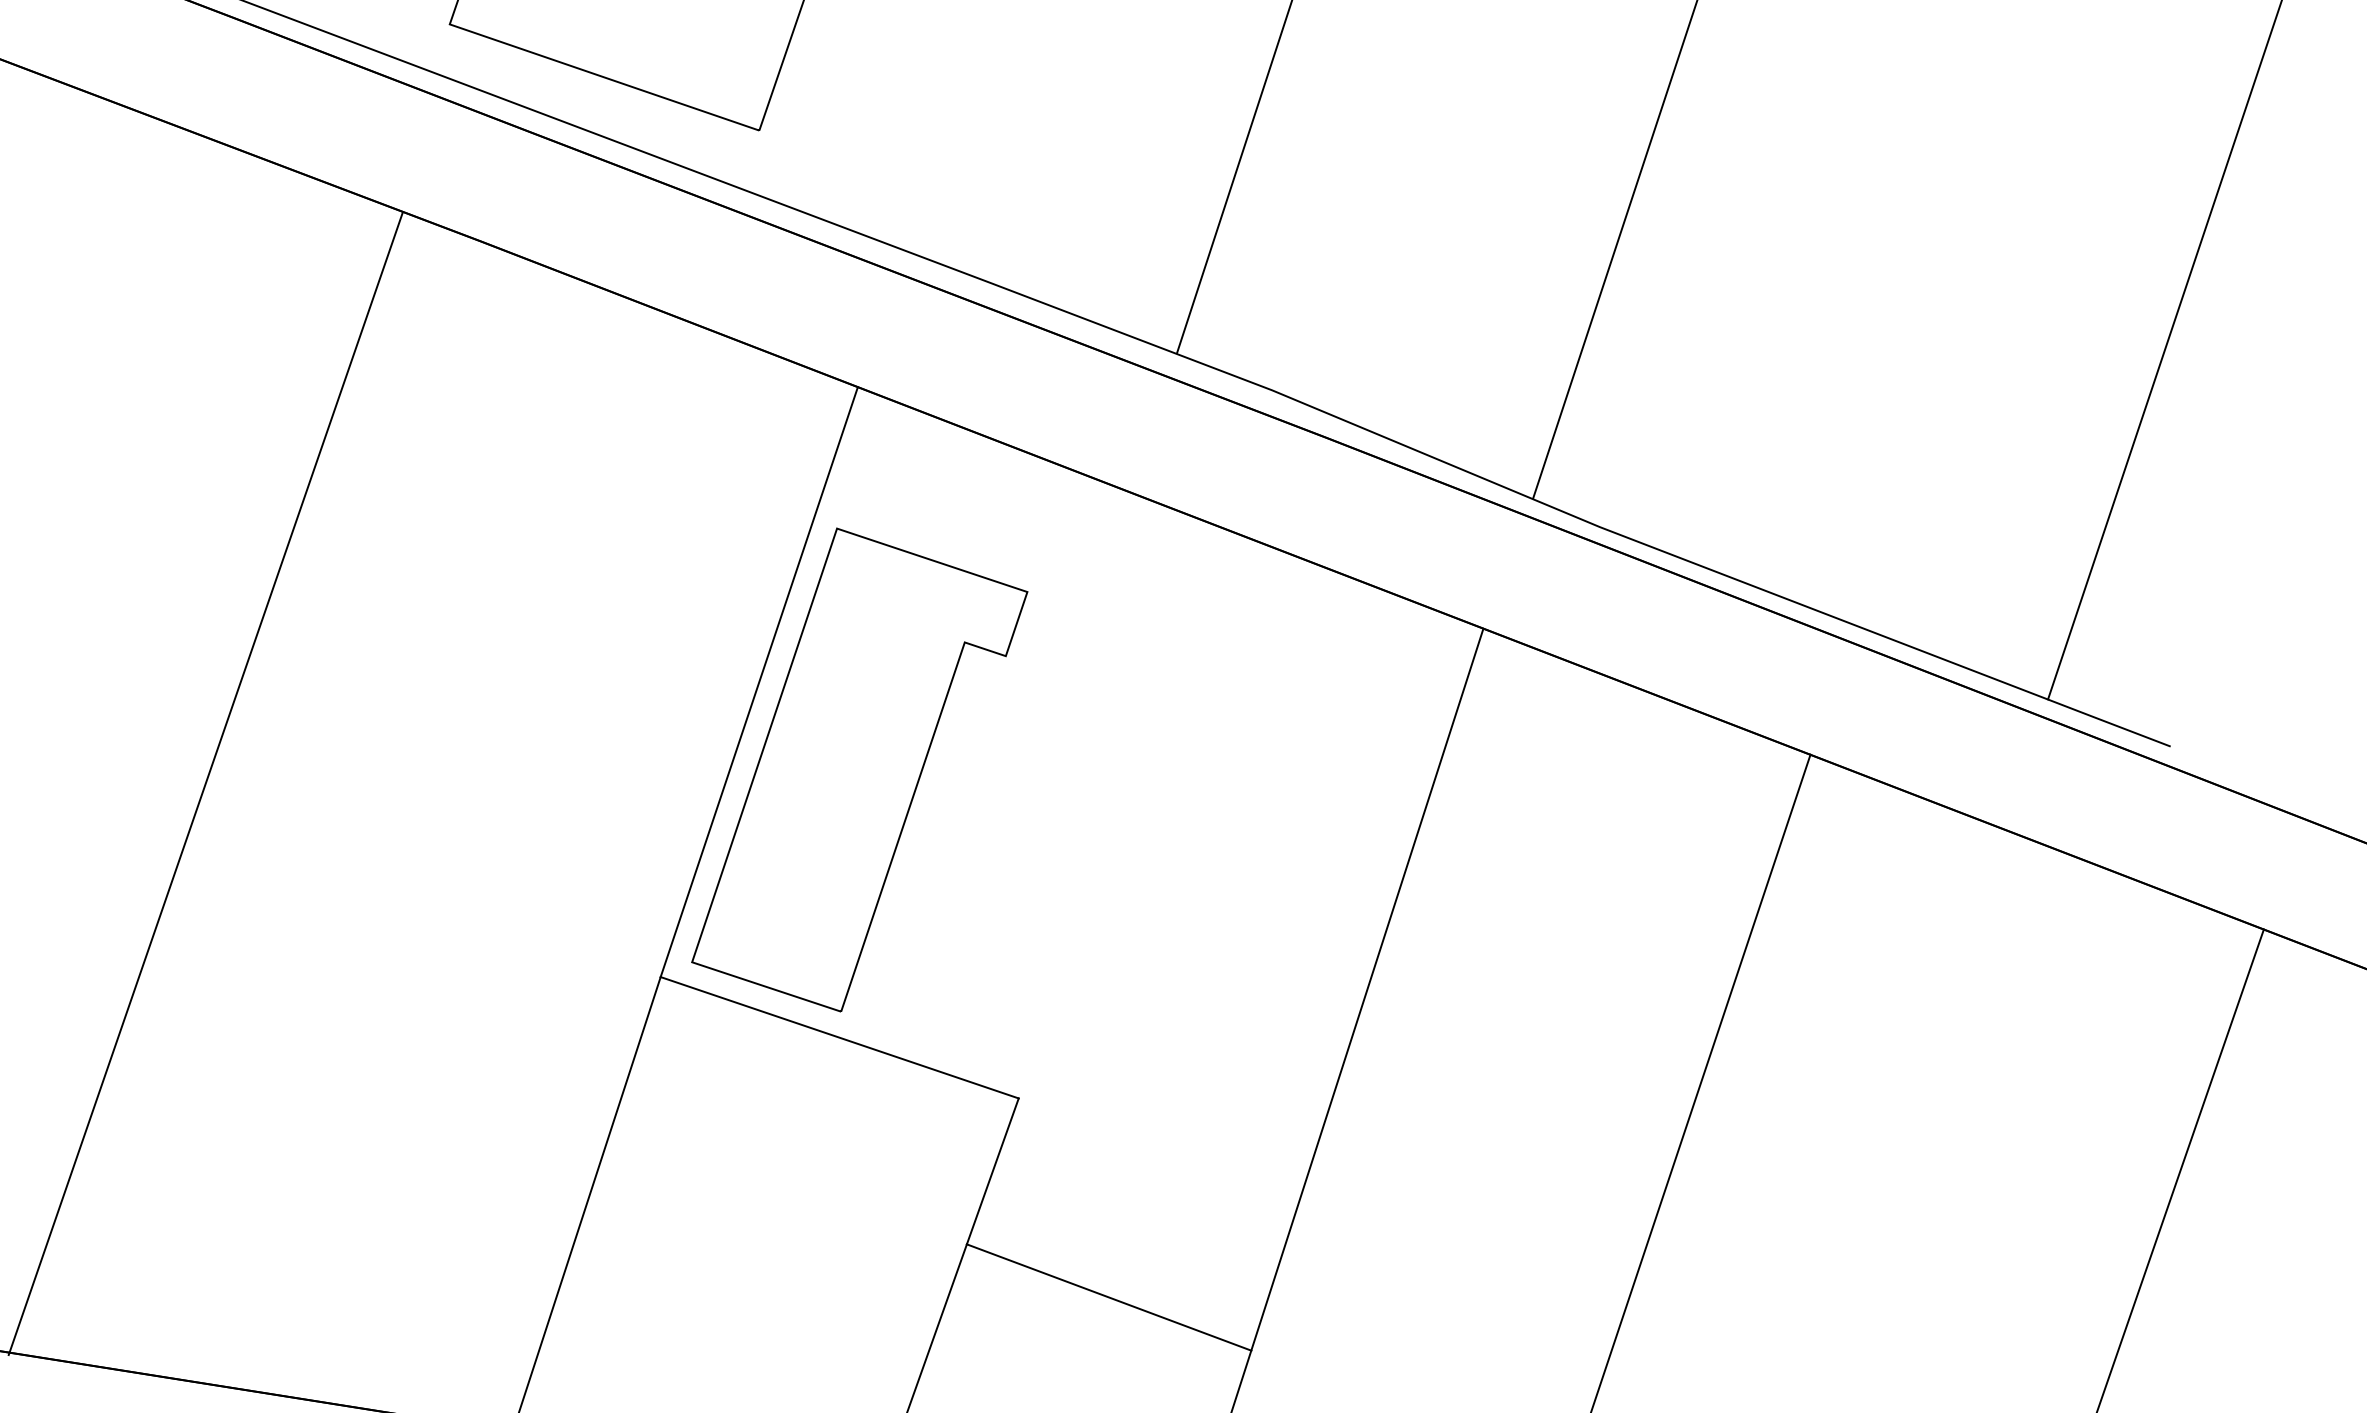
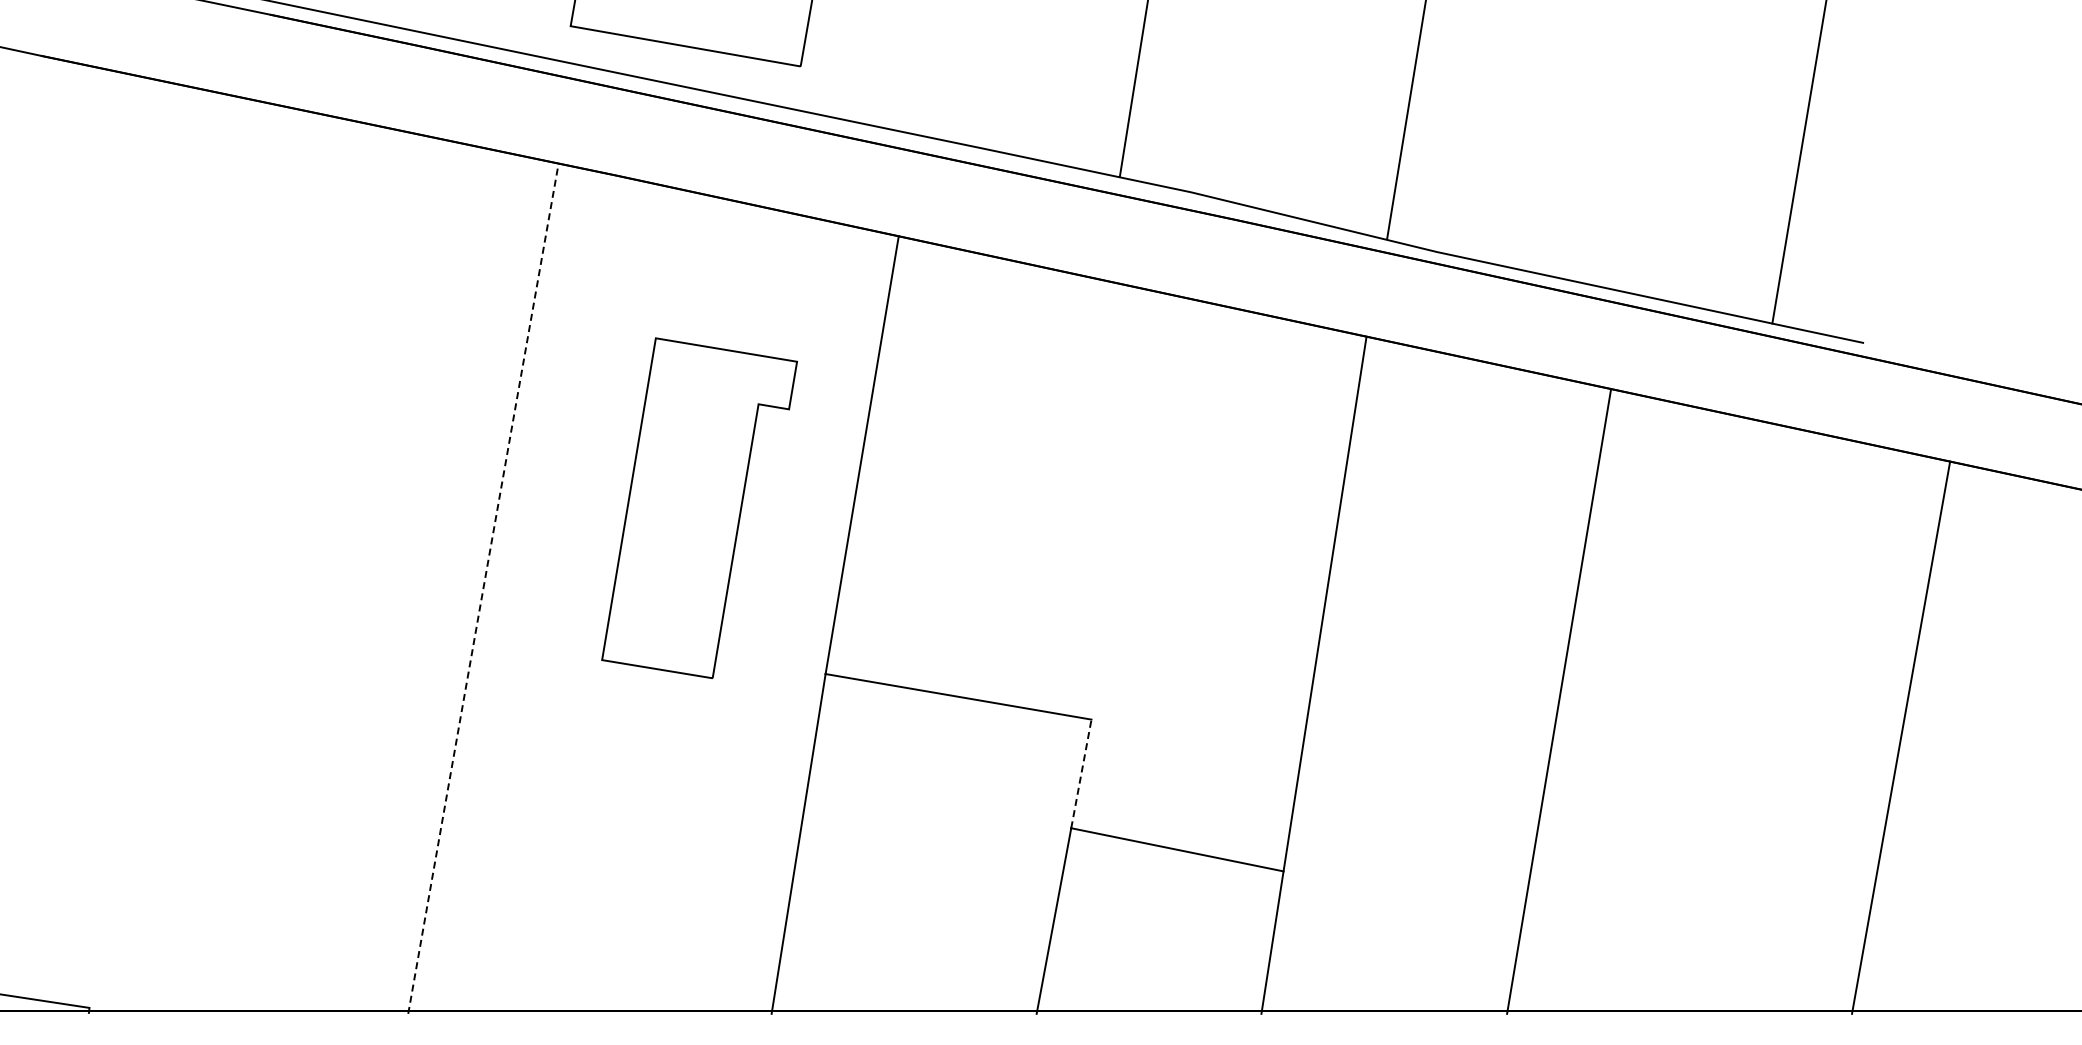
part: (860, 772) -> (699, 507), moved
line: (205, 783) -> (483, 588), solid -> dashed
line: (993, 1170) -> (1081, 773), solid -> dashed

